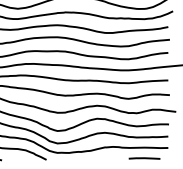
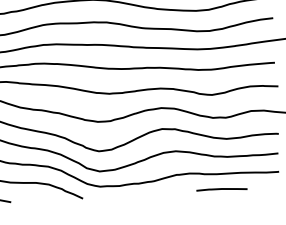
line: (144, 158) -> (221, 189), moved

